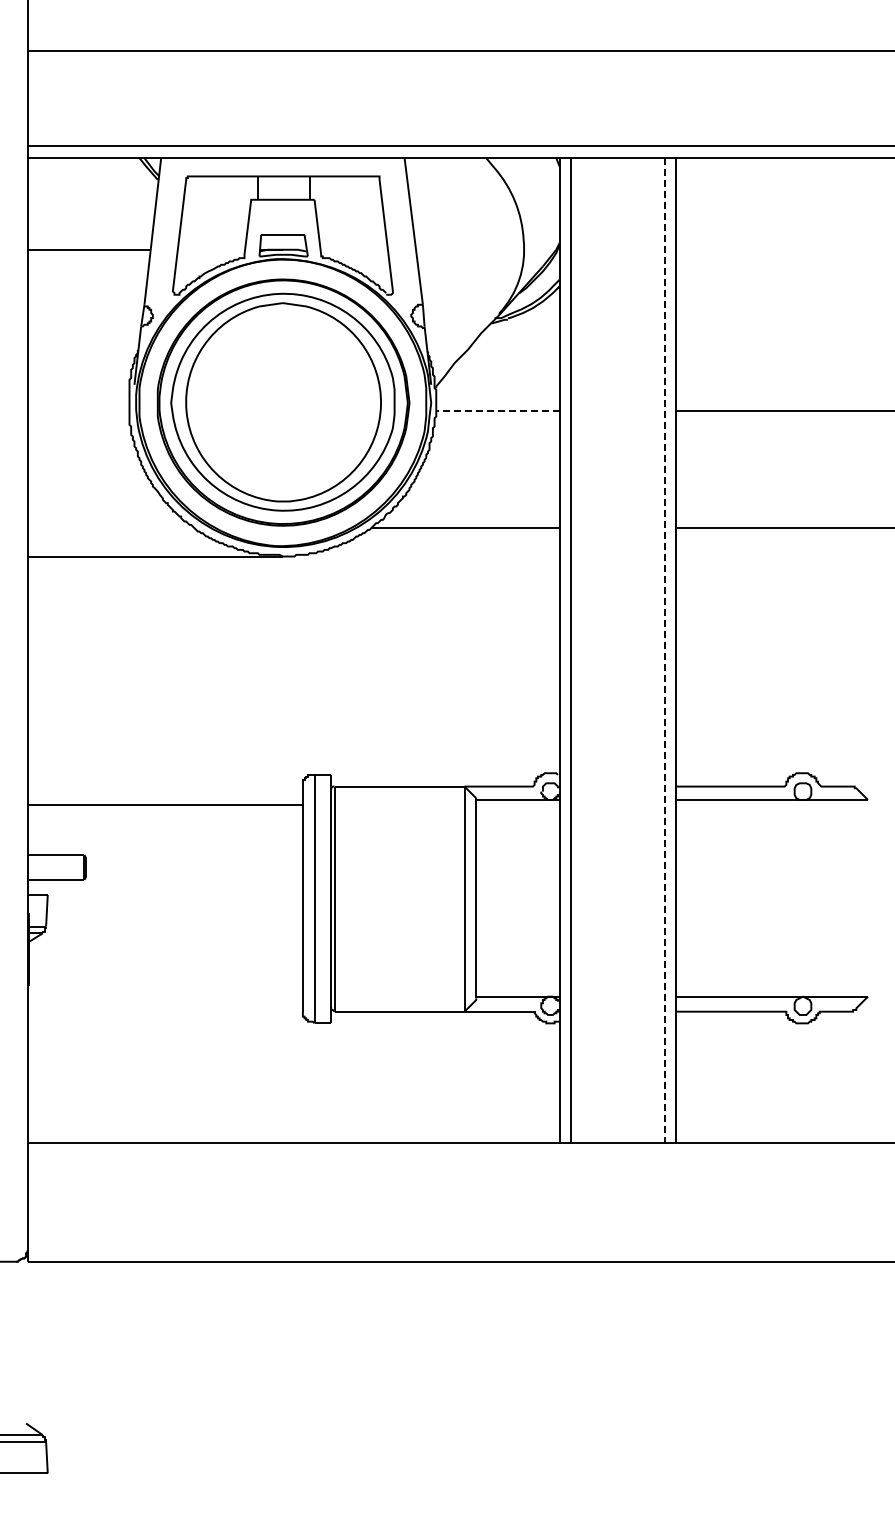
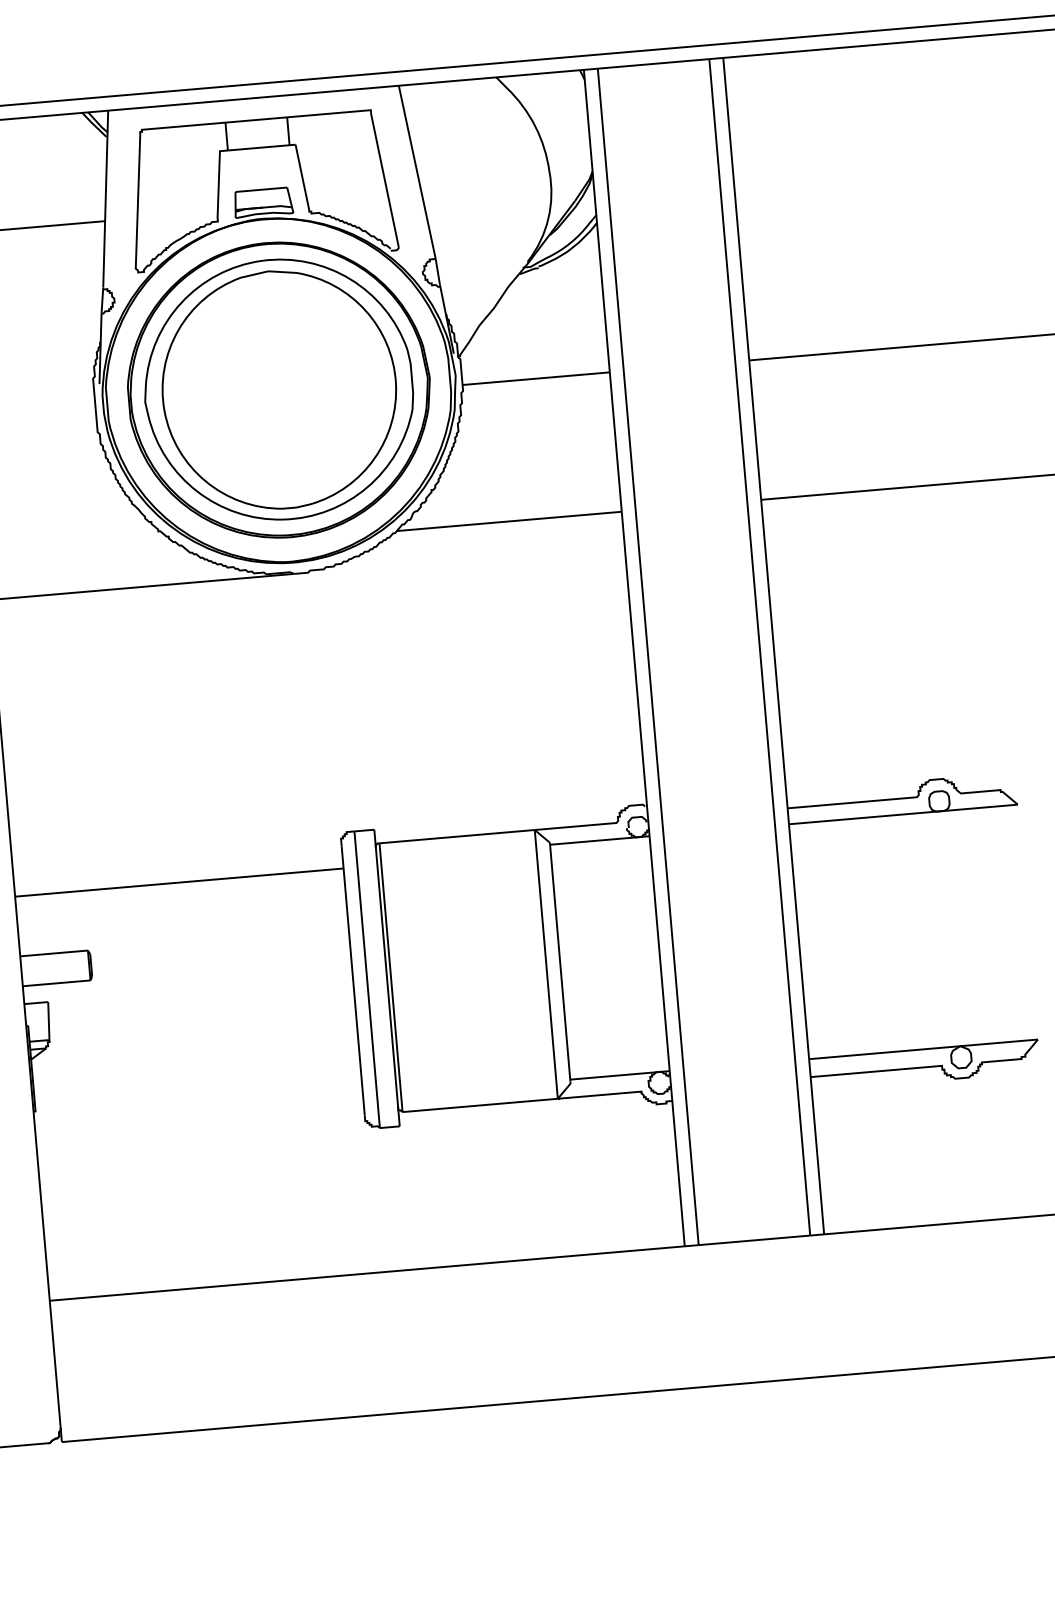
line: (497, 411) -> (535, 378), dashed -> solid
line: (664, 650) -> (759, 647), dashed -> solid

